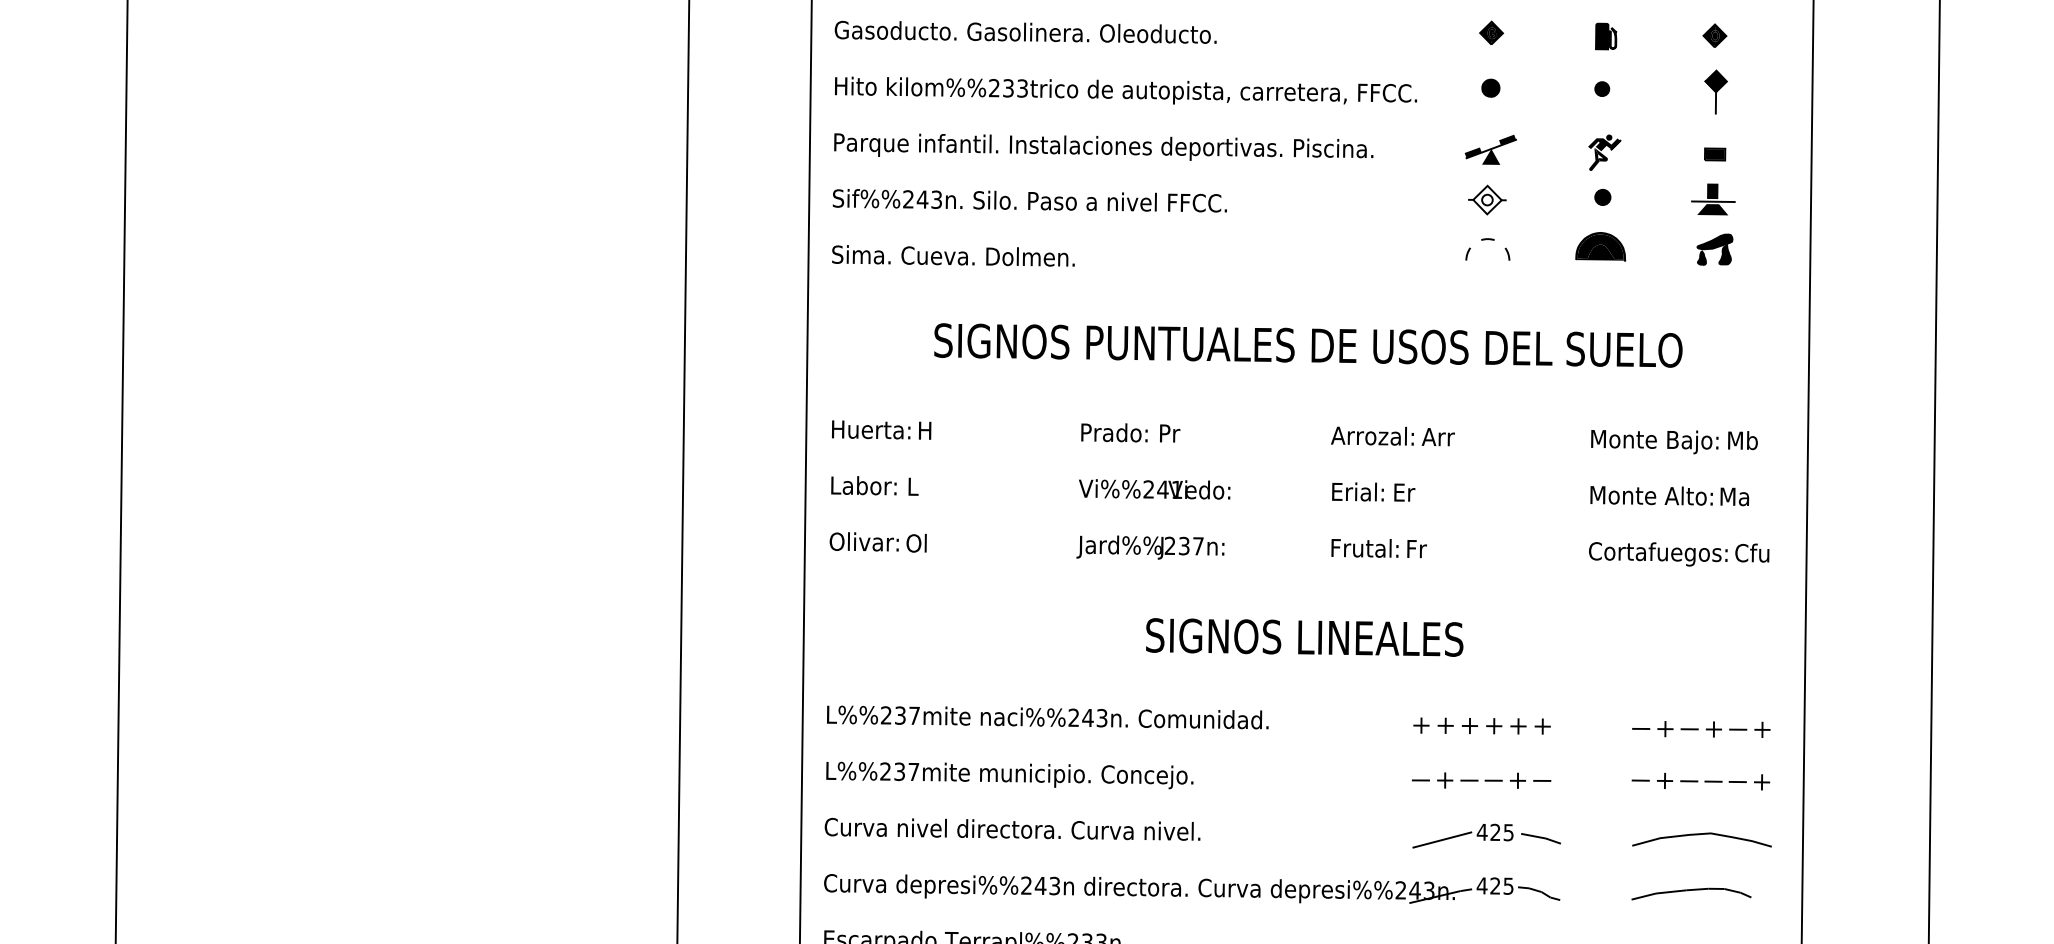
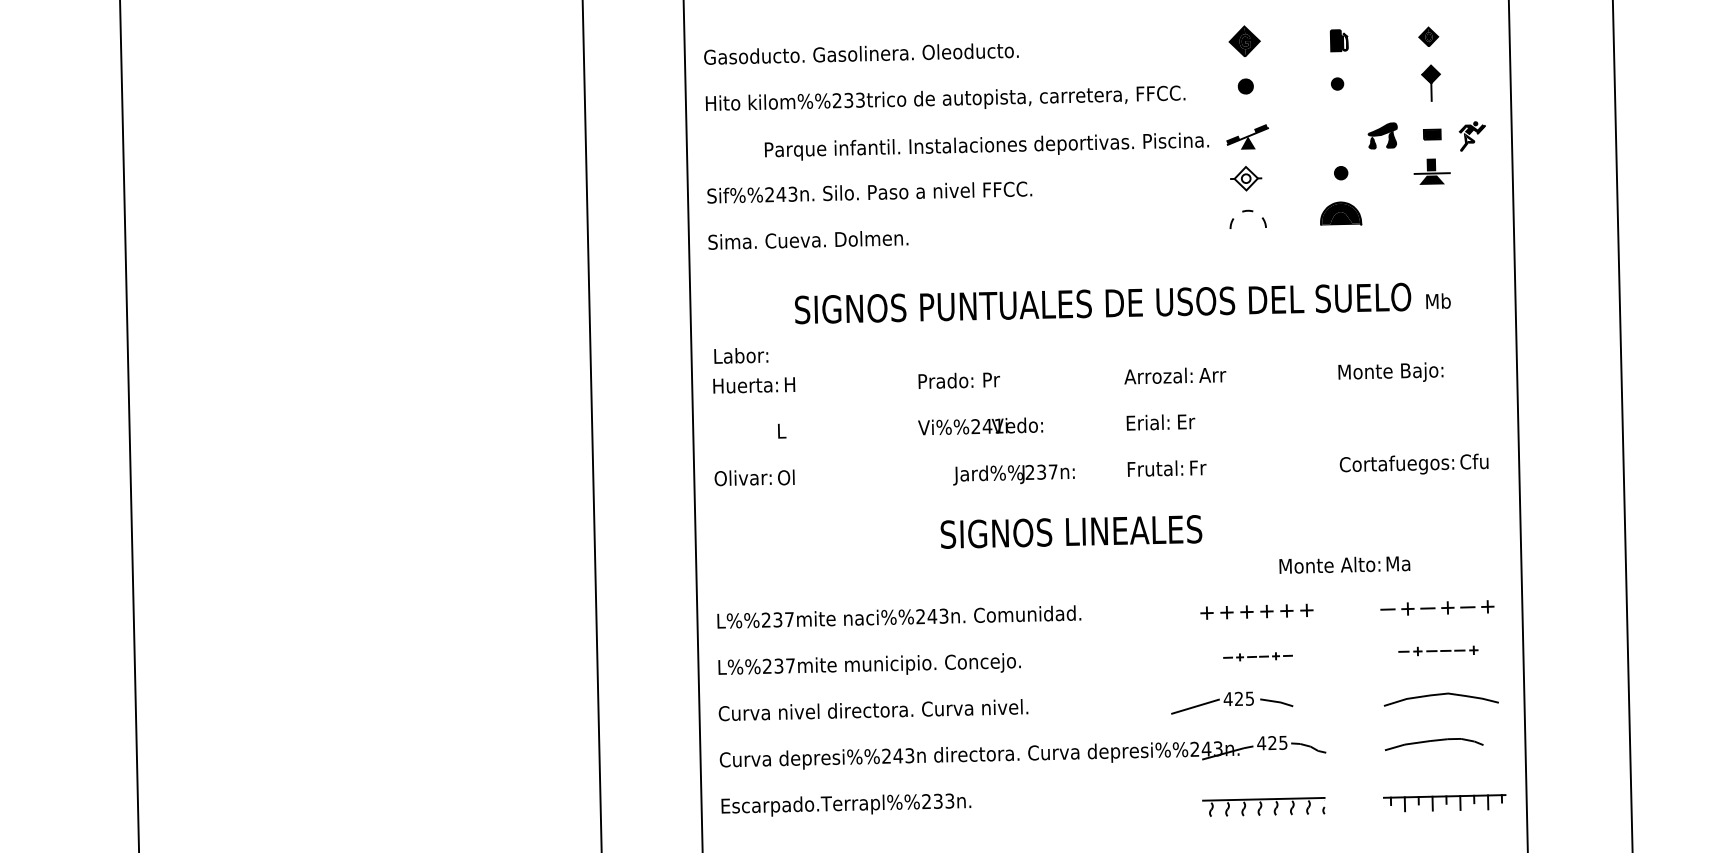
part: (1491, 32) -> (1244, 40), size x1.6
text: (1103, 147) -> (986, 146), moved
part: (1603, 152) -> (1471, 136), moved
part: (1714, 249) -> (1382, 135), moved
text: (1743, 439) -> (1438, 300), moved
text: (864, 485) -> (741, 355), moved
text: (1669, 495) -> (1344, 564), moved
text: (1150, 547) -> (1013, 474), moved
text: (1304, 636) -> (1071, 531), moved
part: (1480, 780) -> (1257, 656), size x0.6
part: (1700, 780) -> (1438, 650), size x0.7
part: (1487, 836) -> (1232, 702), moved

